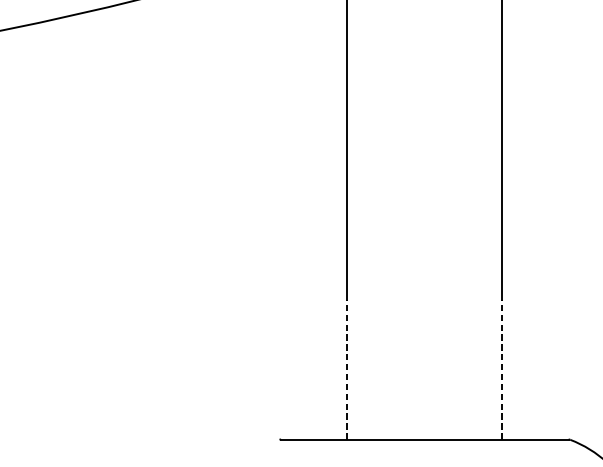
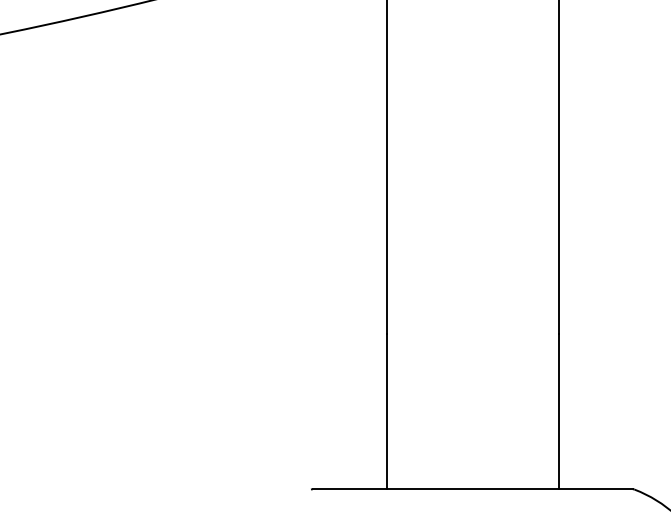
line: (347, 369) -> (386, 411), dashed -> solid
line: (501, 369) -> (558, 411), dashed -> solid

